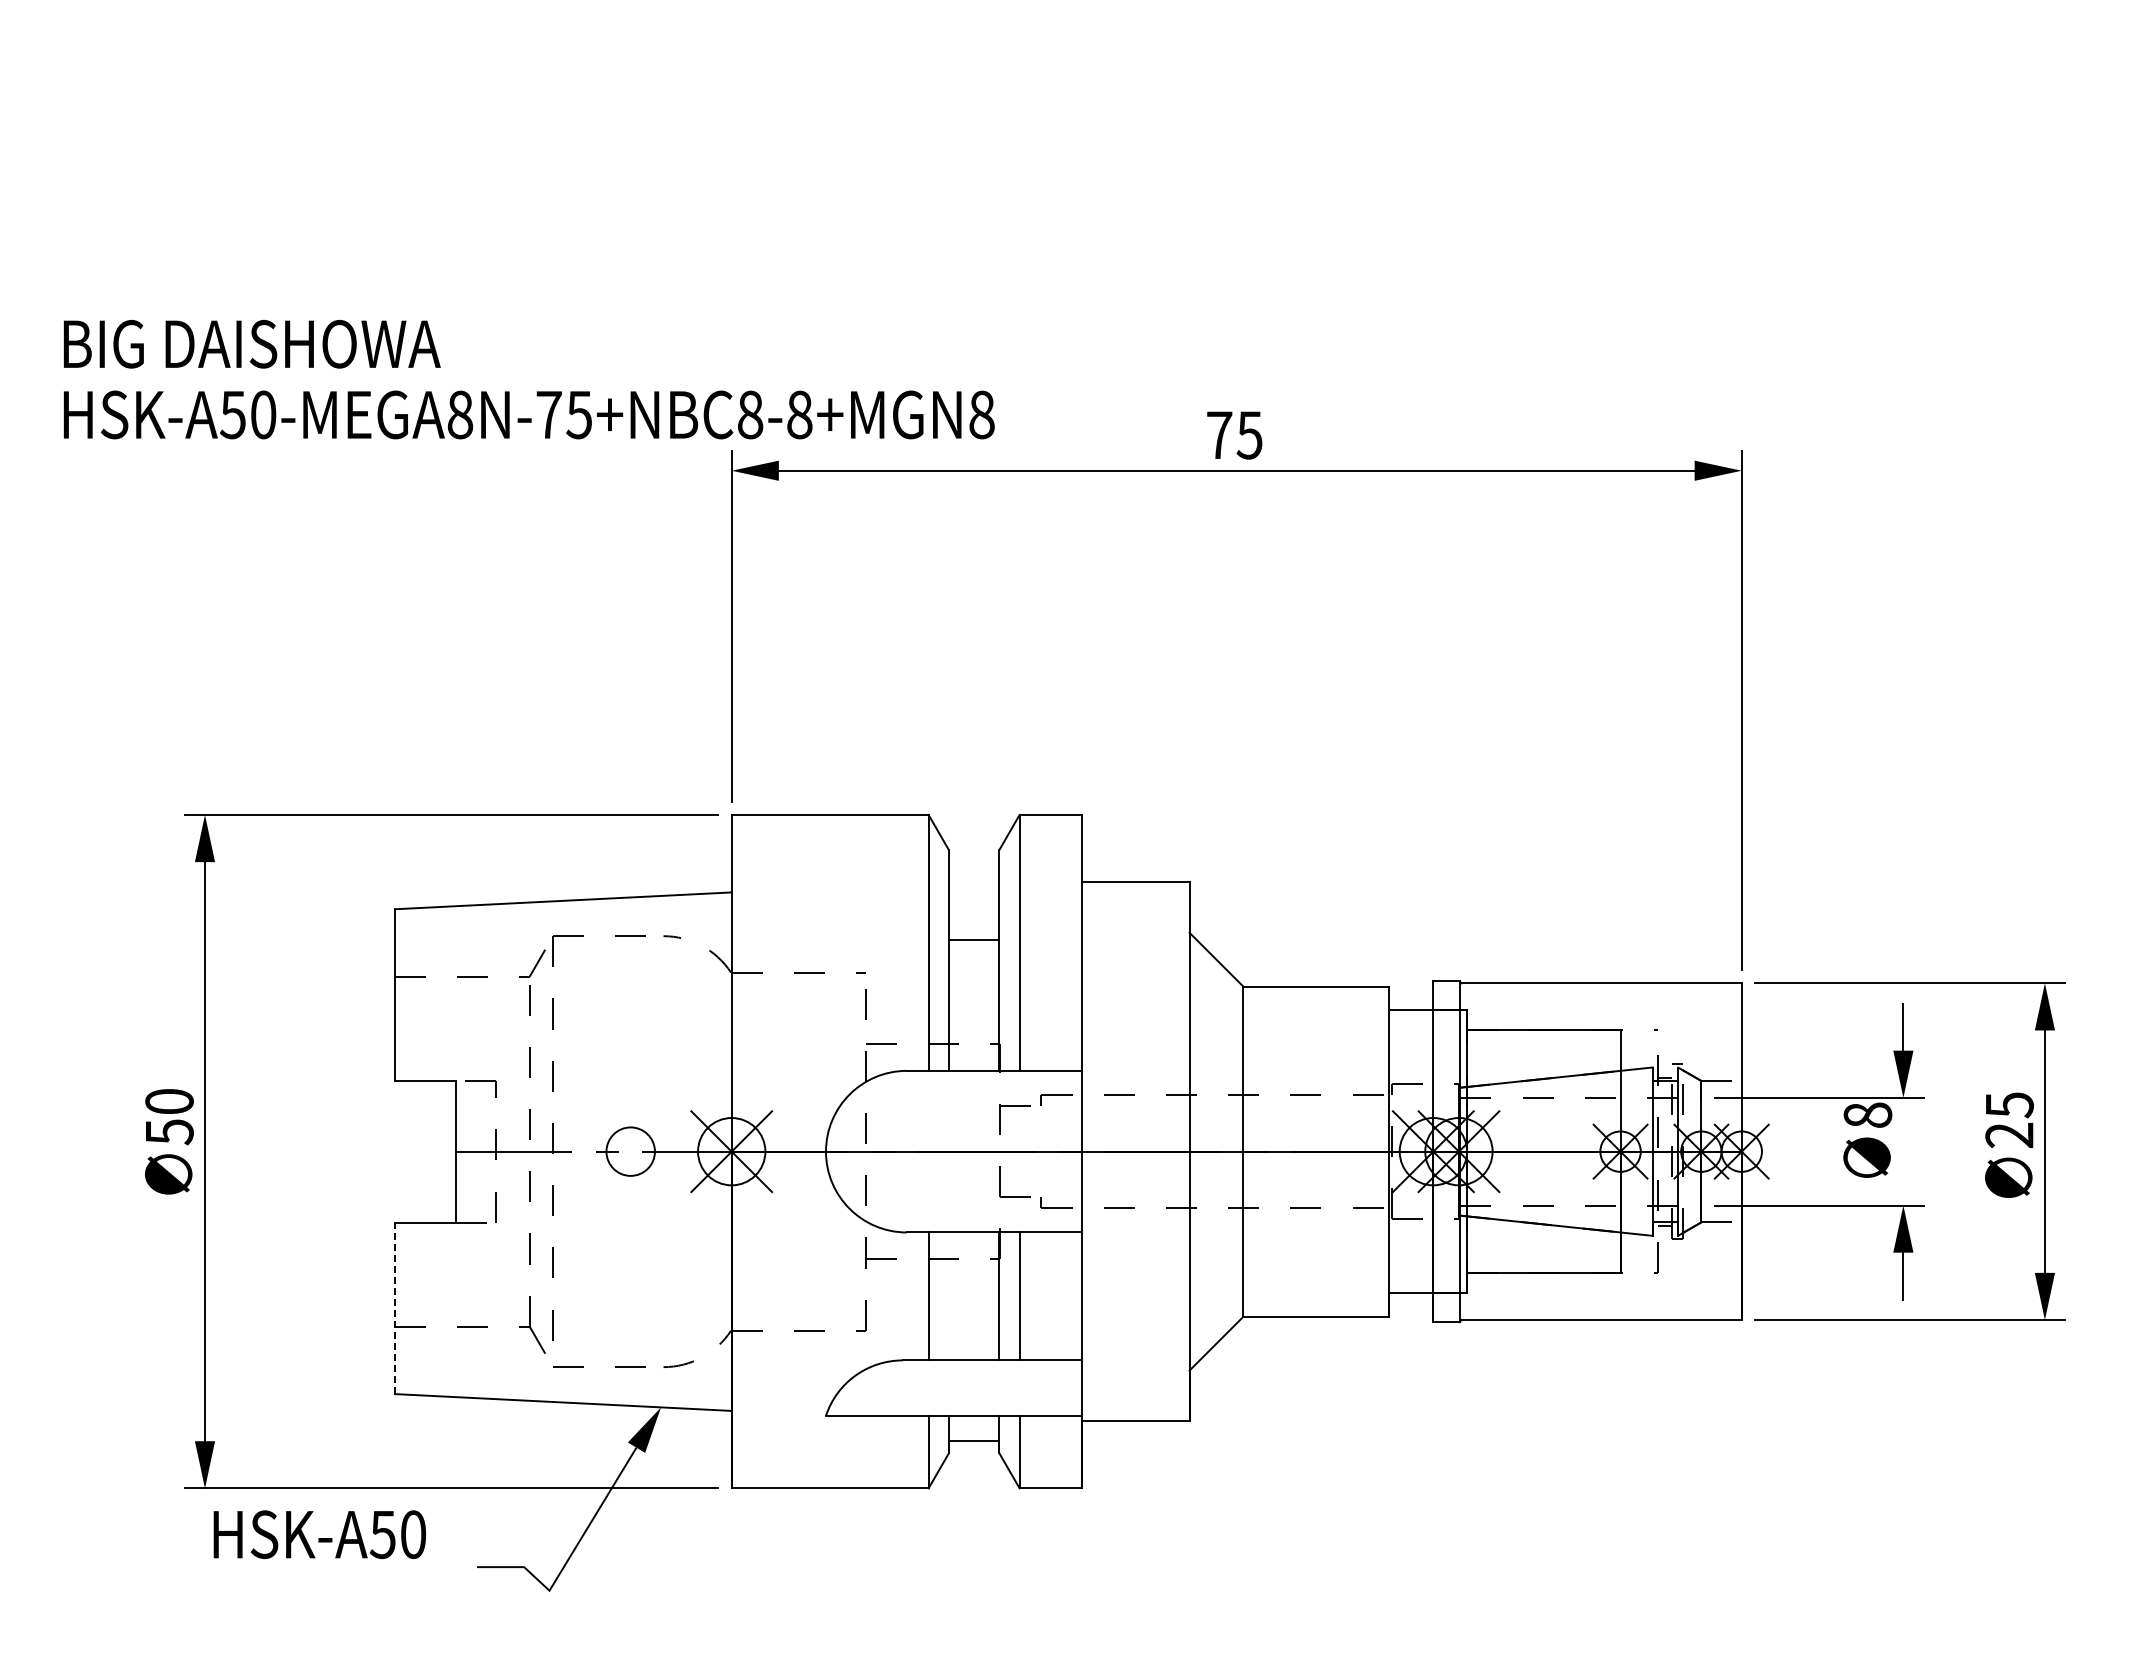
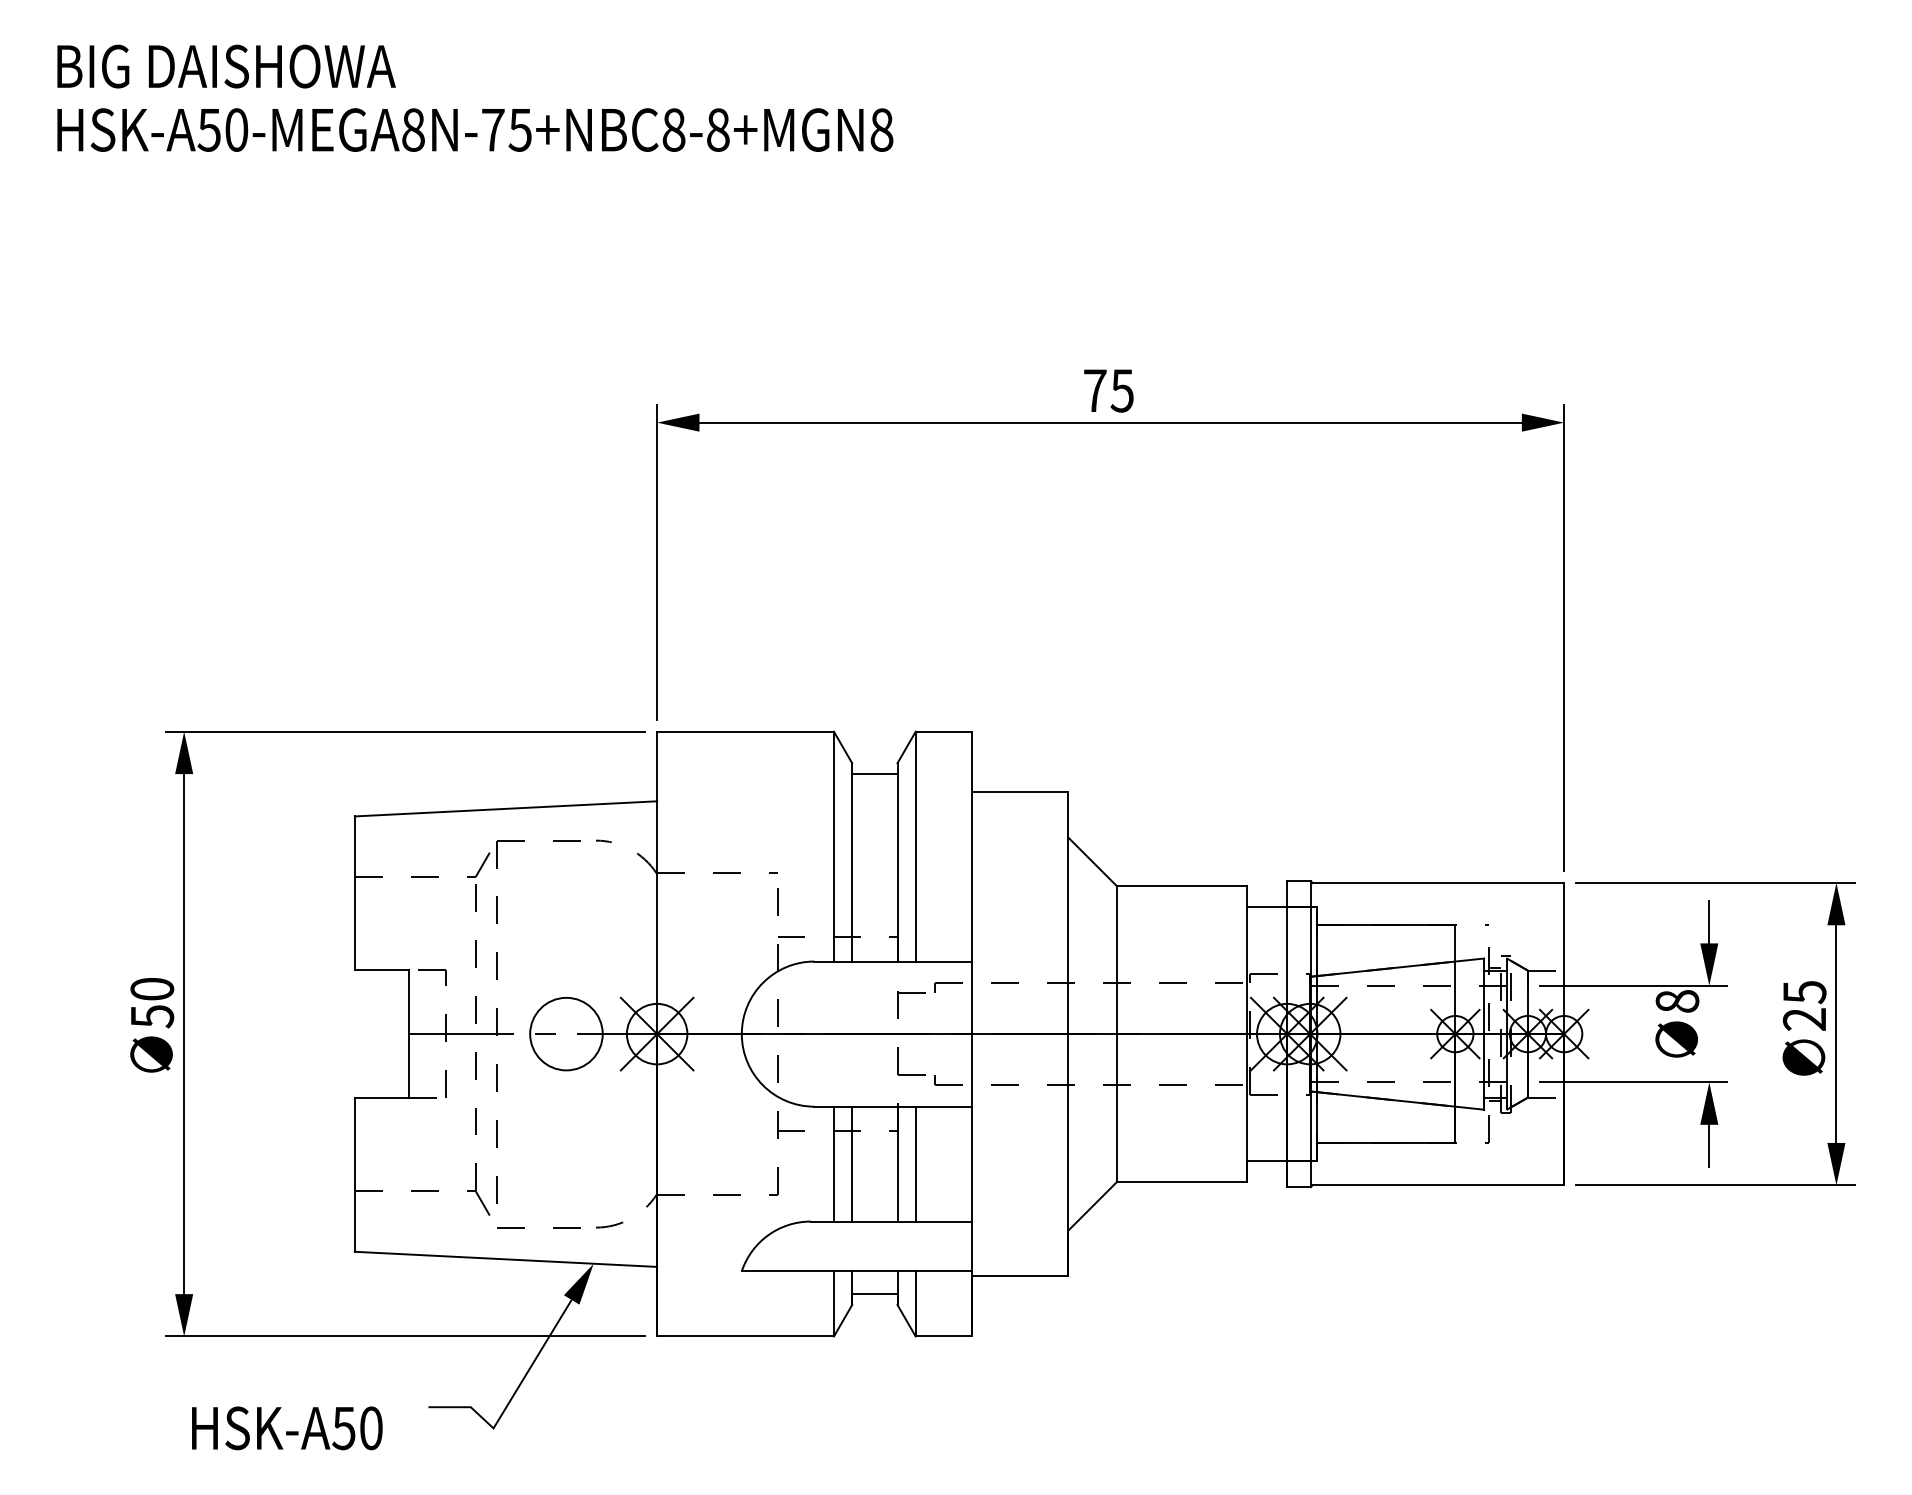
text: (528, 379) -> (474, 98), moved
line: (973, 940) -> (874, 774), moved
circle: (630, 1151) -> (566, 1033), size x1.67
line: (948, 1296) -> (851, 1164), added
line: (395, 1308) -> (355, 1174), dashed -> solid
text: (319, 1534) -> (286, 1428), moved

